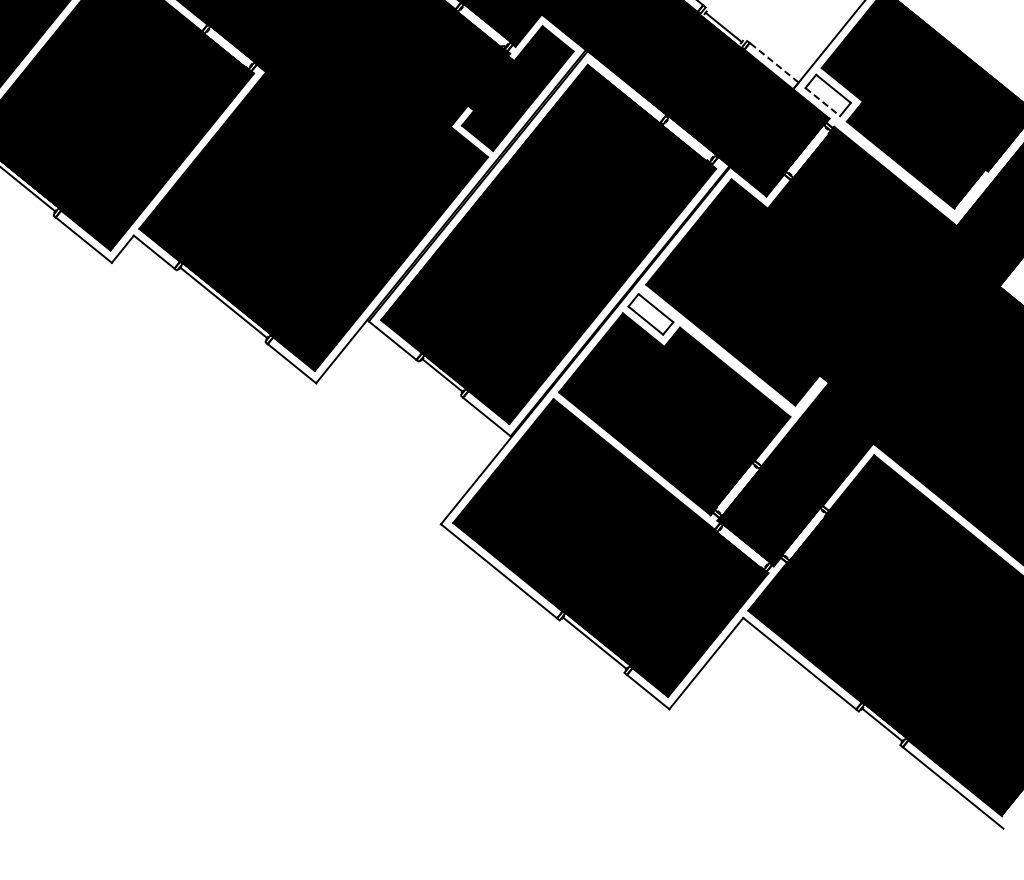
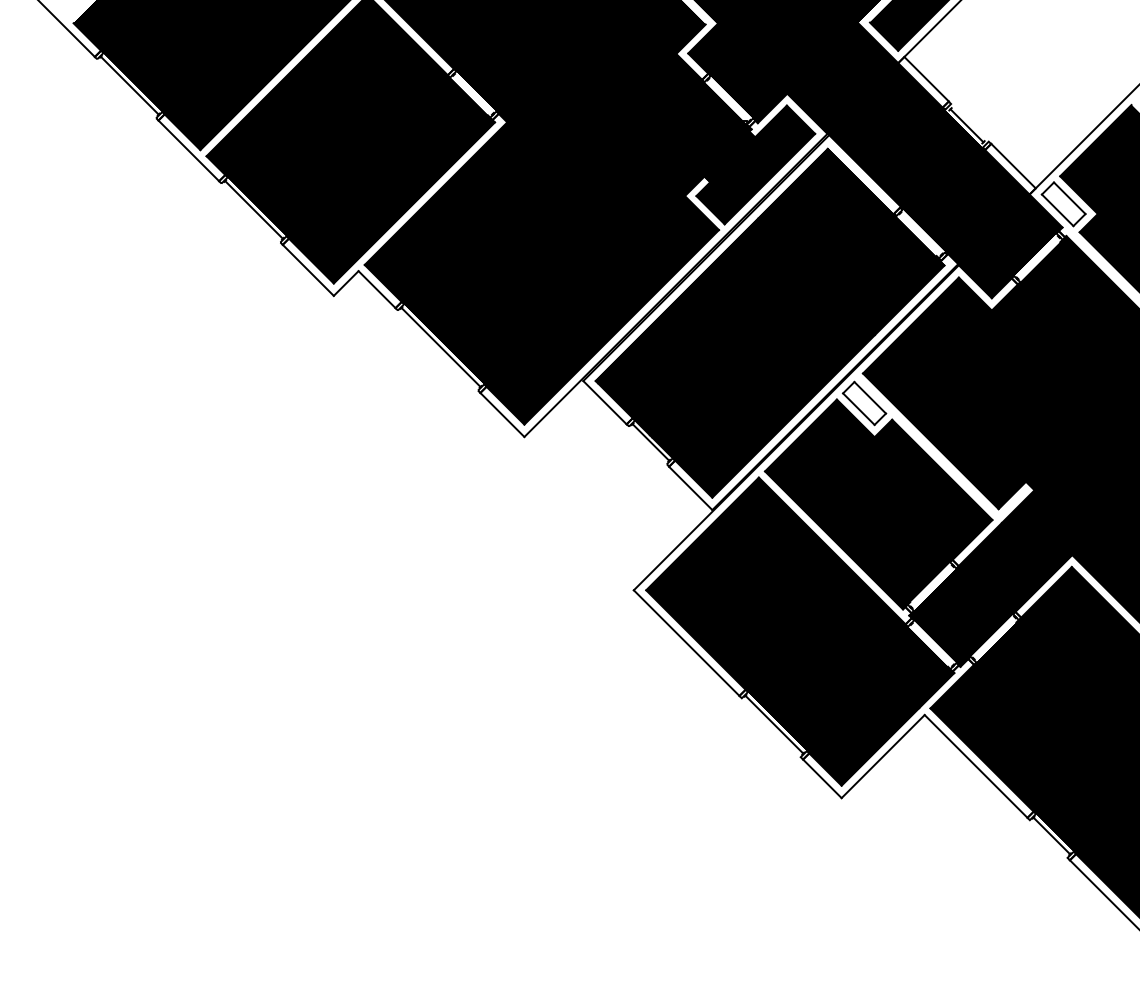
line: (774, 62) -> (1013, 165), dashed -> solid
line: (823, 102) -> (1058, 210), dashed -> solid

